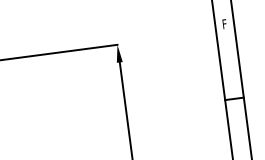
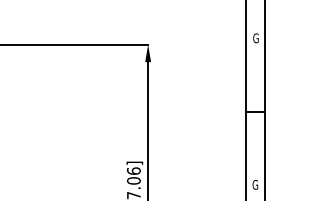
text: (224, 24) -> (255, 38), F -> G

